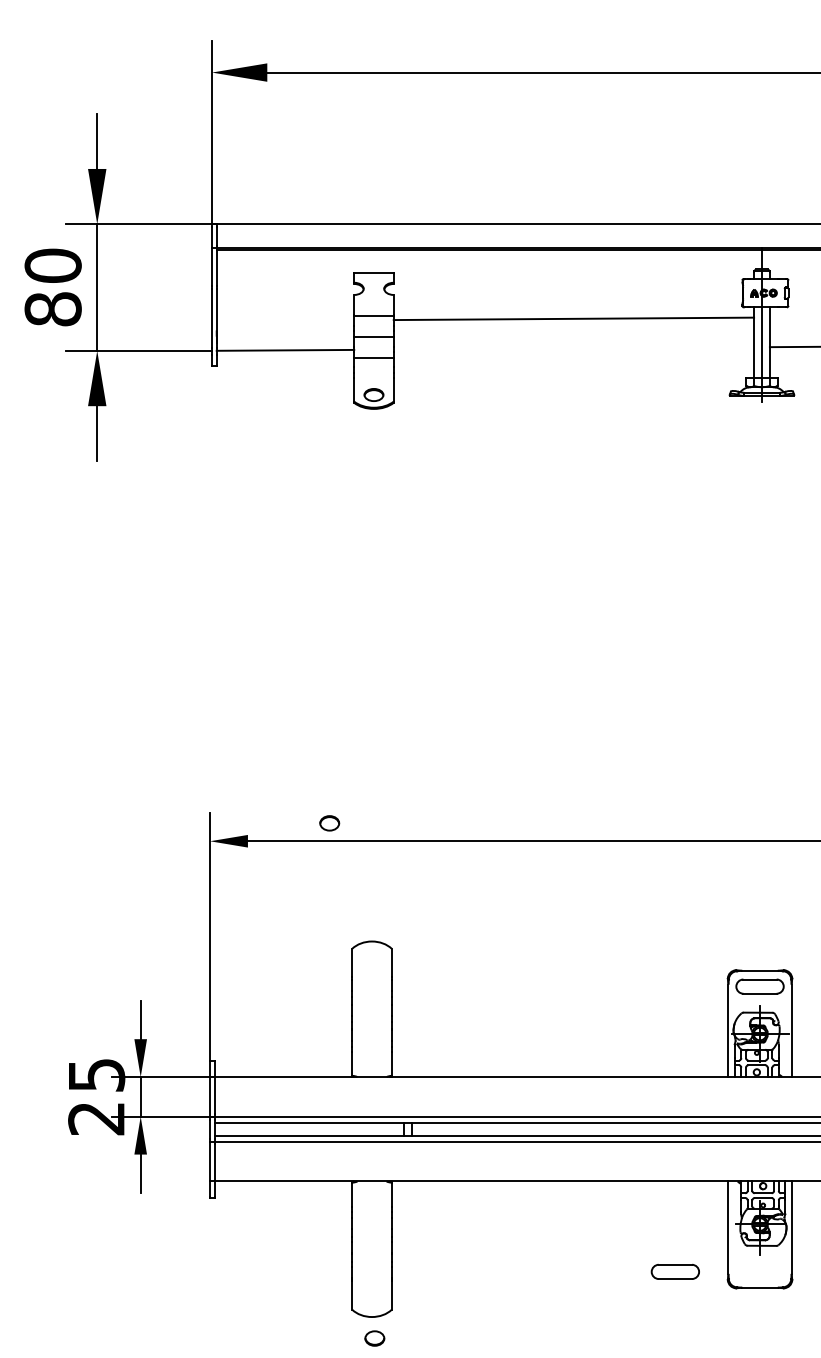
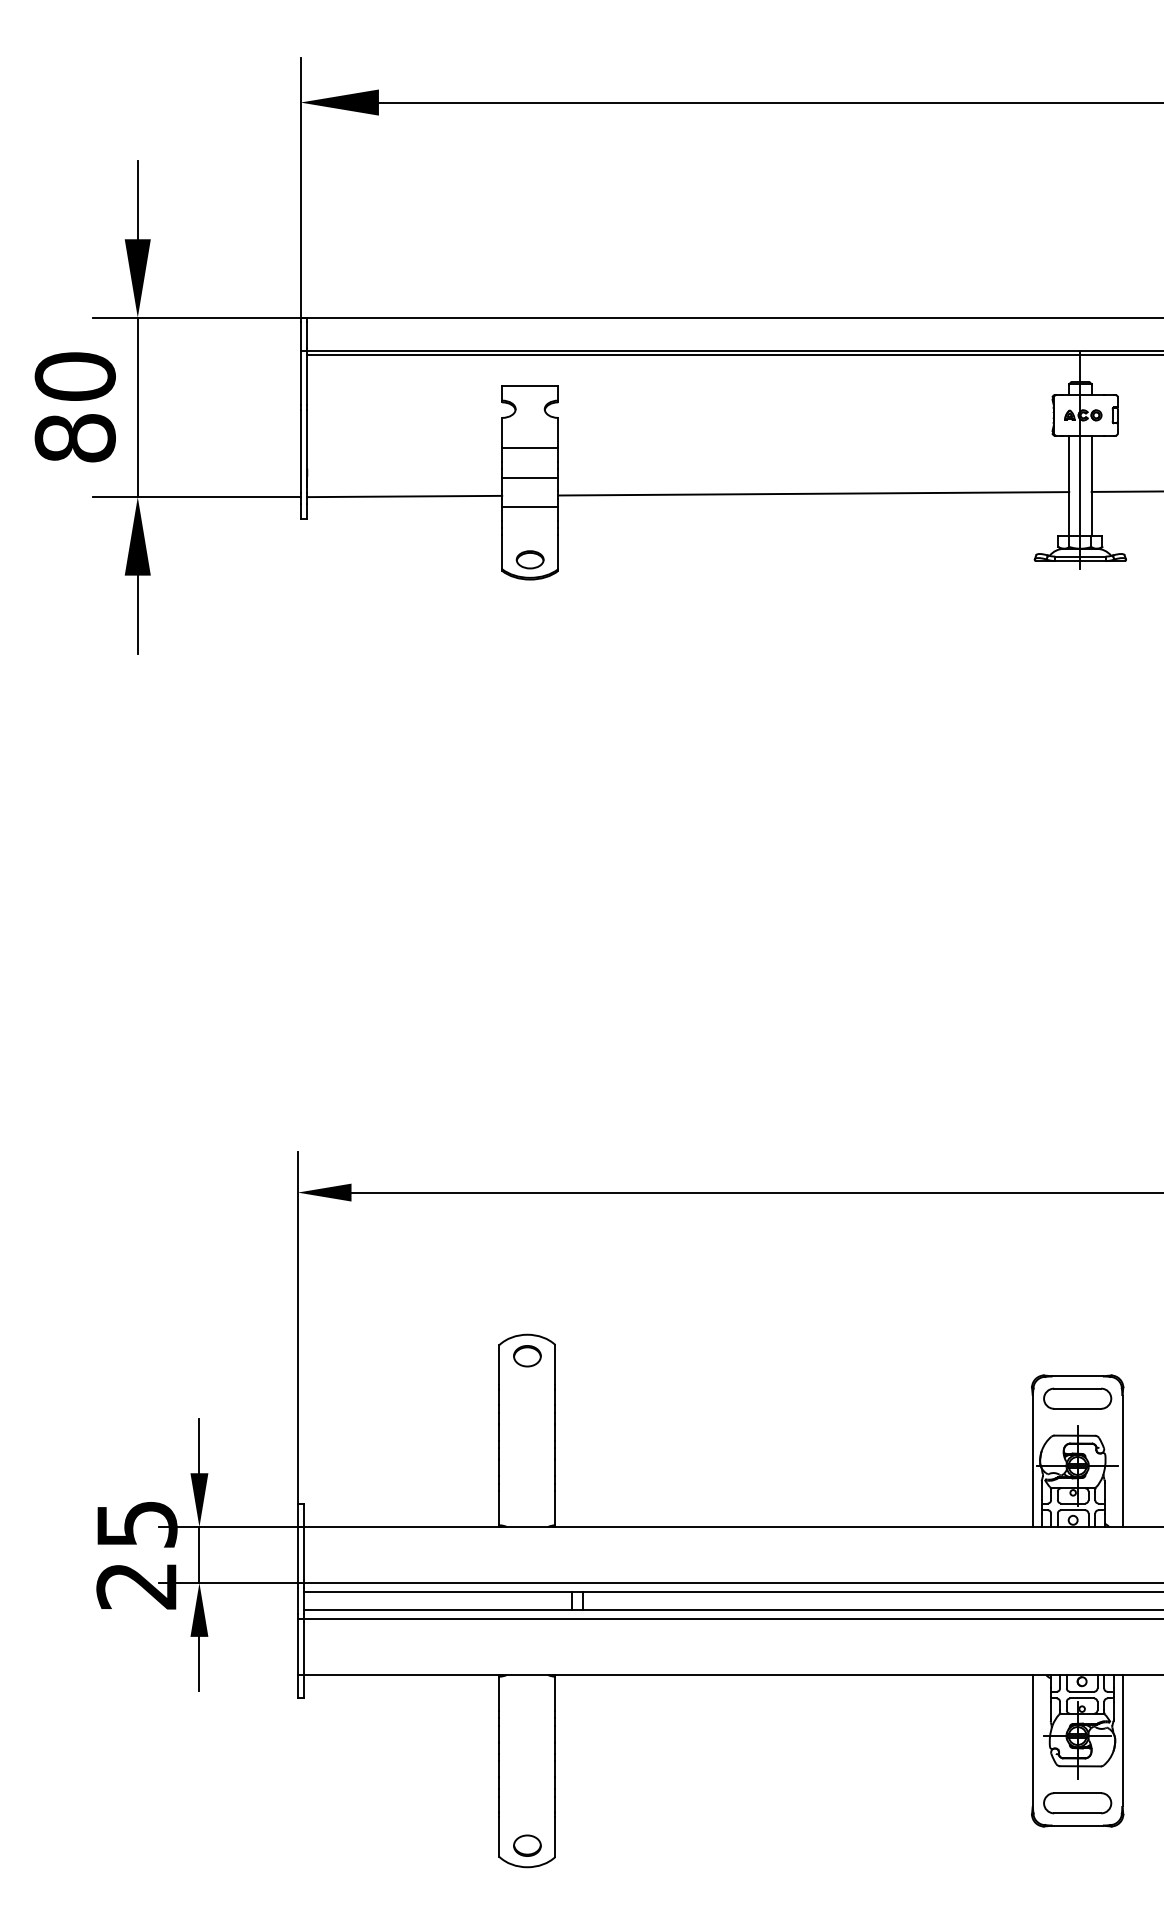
line: (573, 318) -> (813, 493), moved
part: (329, 823) -> (527, 1356), moved
part: (675, 1272) -> (1077, 1803), moved
part: (374, 1338) -> (527, 1845), moved

